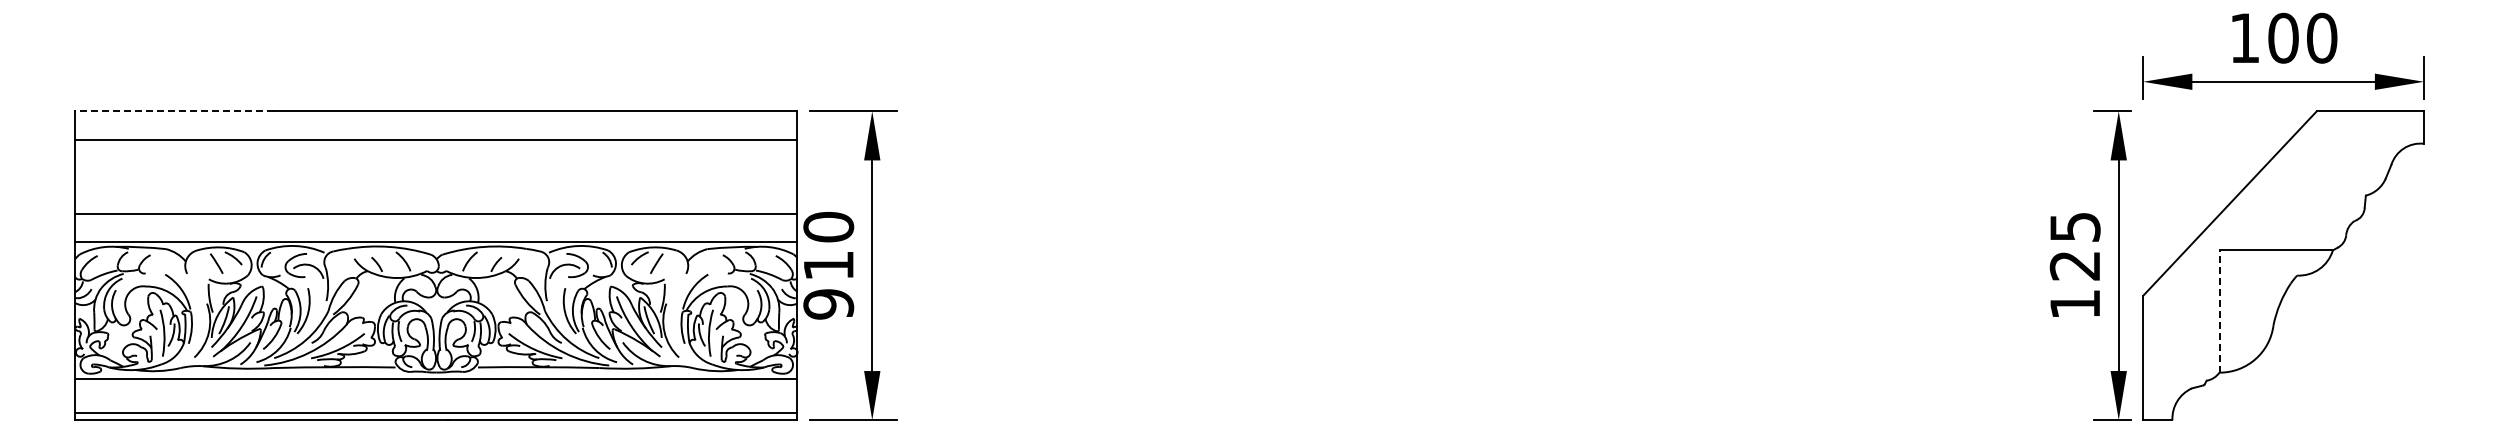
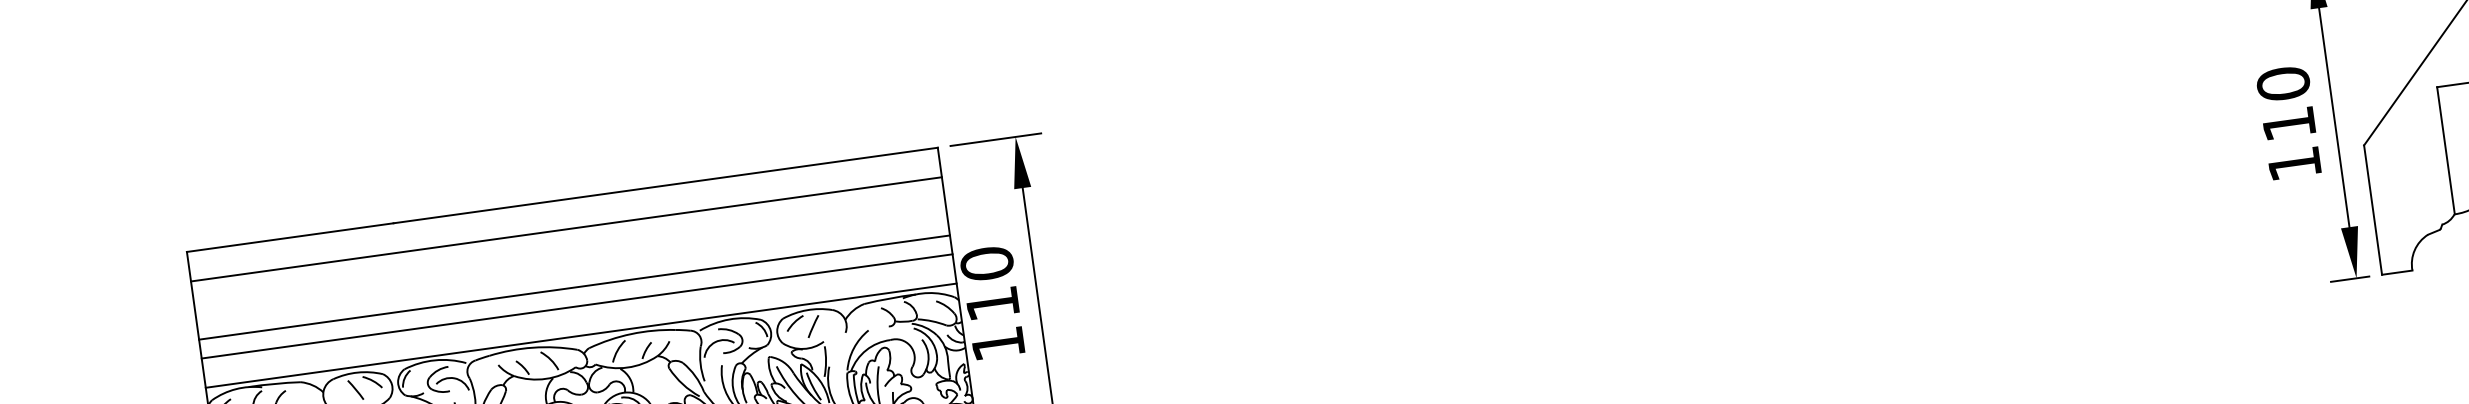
line: (174, 111) -> (289, 237), dashed -> solid
line: (436, 195) -> (574, 287), added
text: (2074, 245) -> (2285, 103), 125 -> 110
text: (828, 304) -> (997, 344), 910 -> 110
line: (2219, 311) -> (2445, 150), dashed -> solid

